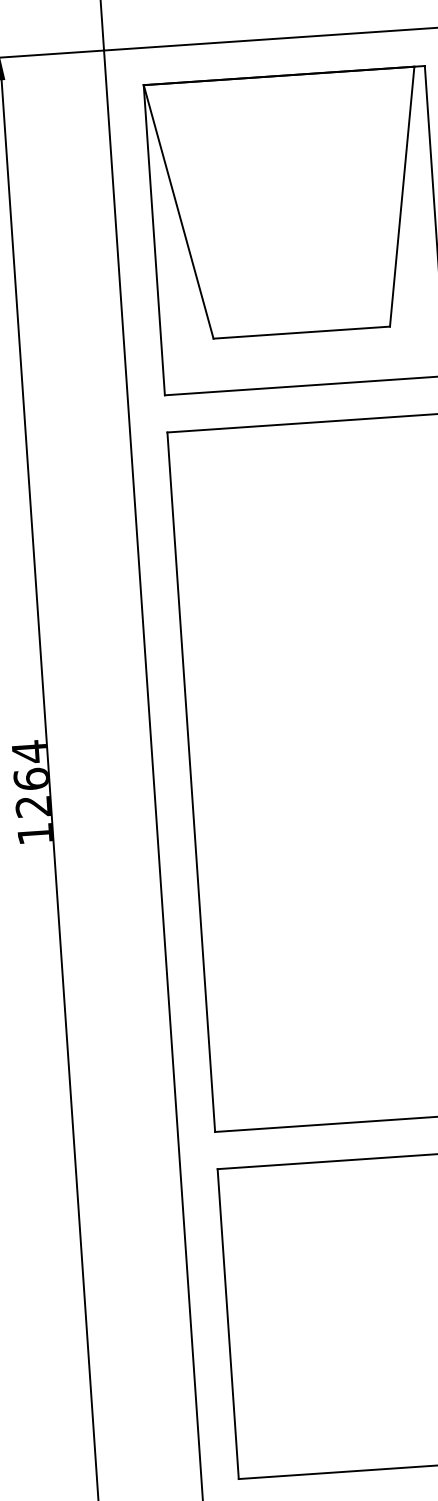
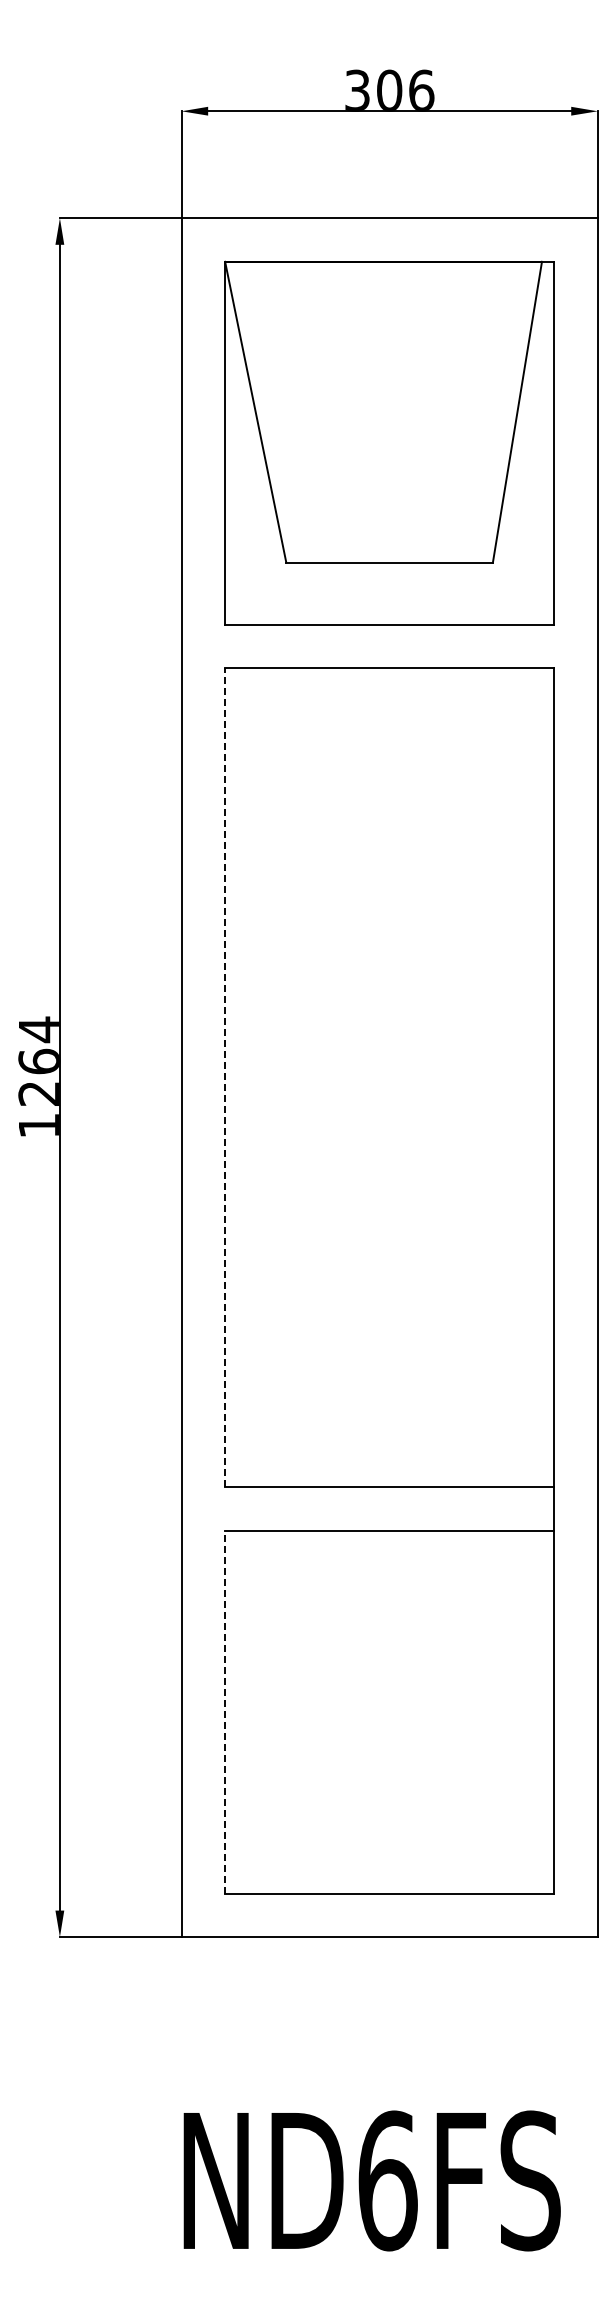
line: (191, 781) -> (225, 1077), solid -> dashed
line: (228, 1323) -> (225, 1711), solid -> dashed

